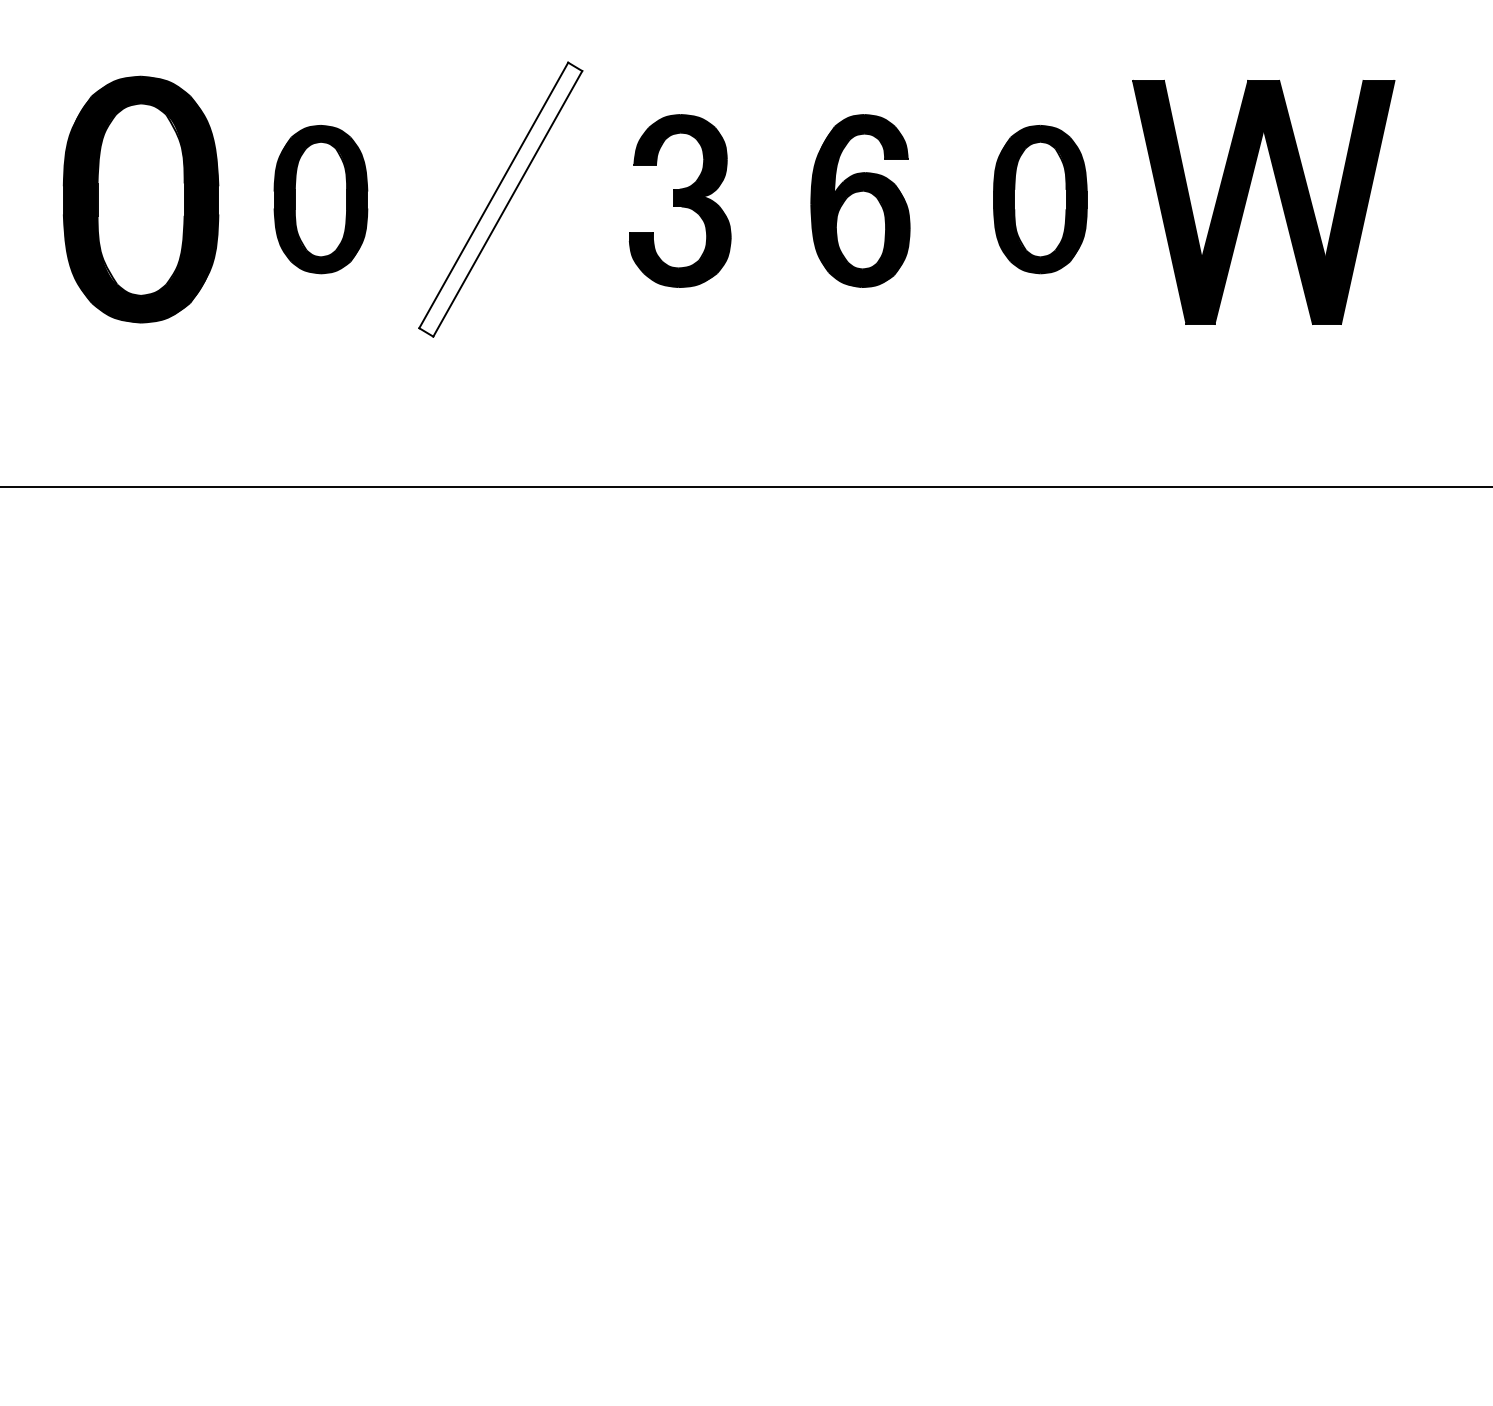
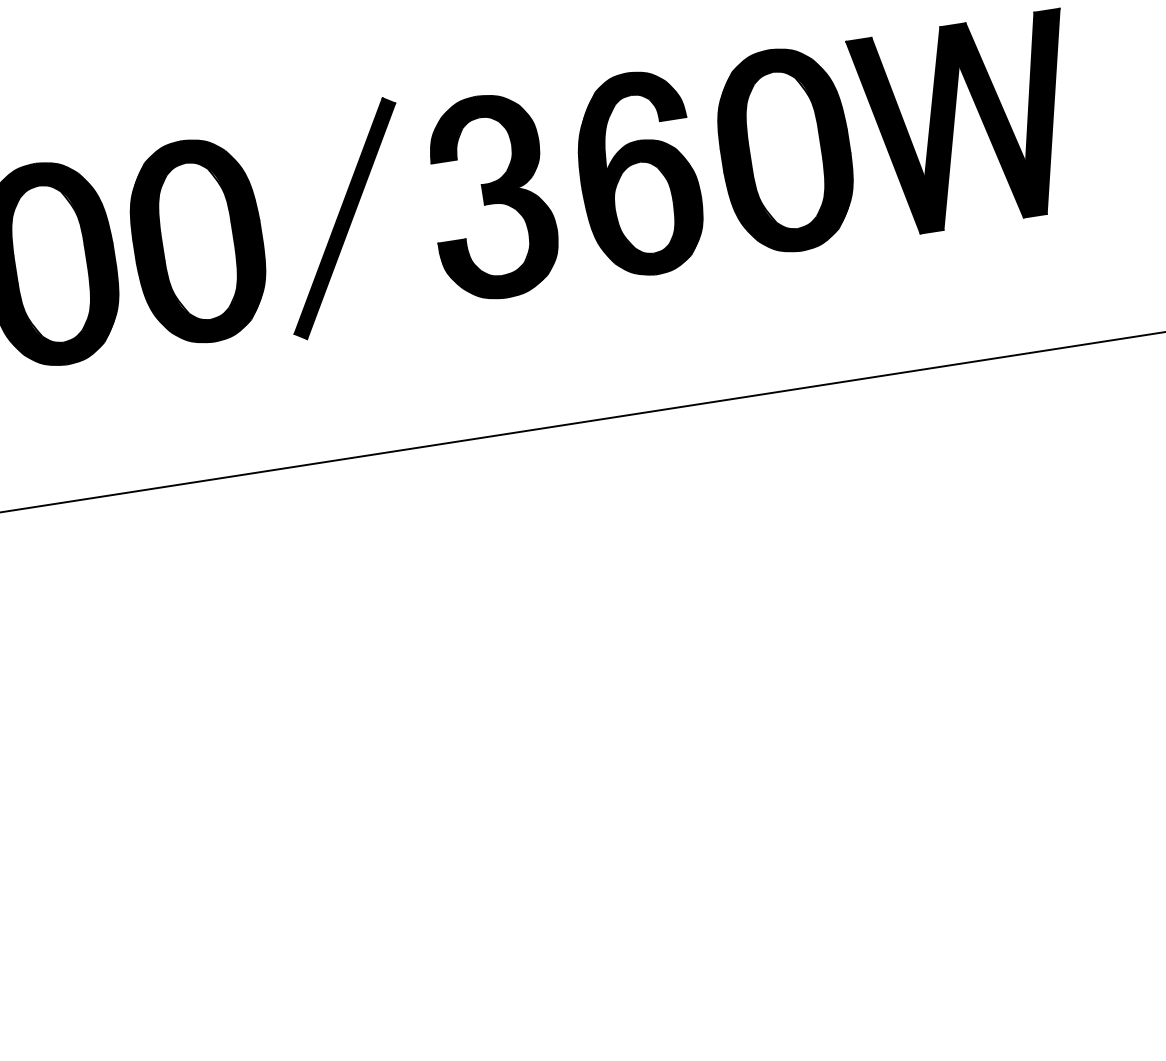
part: (320, 199) -> (197, 241), size x1.67
fill: (500, 199) -> (344, 218), added
part: (1040, 199) -> (785, 150), size x1.67
part: (680, 200) -> (491, 196), size x1.43
part: (860, 200) -> (638, 173), size x1.43

